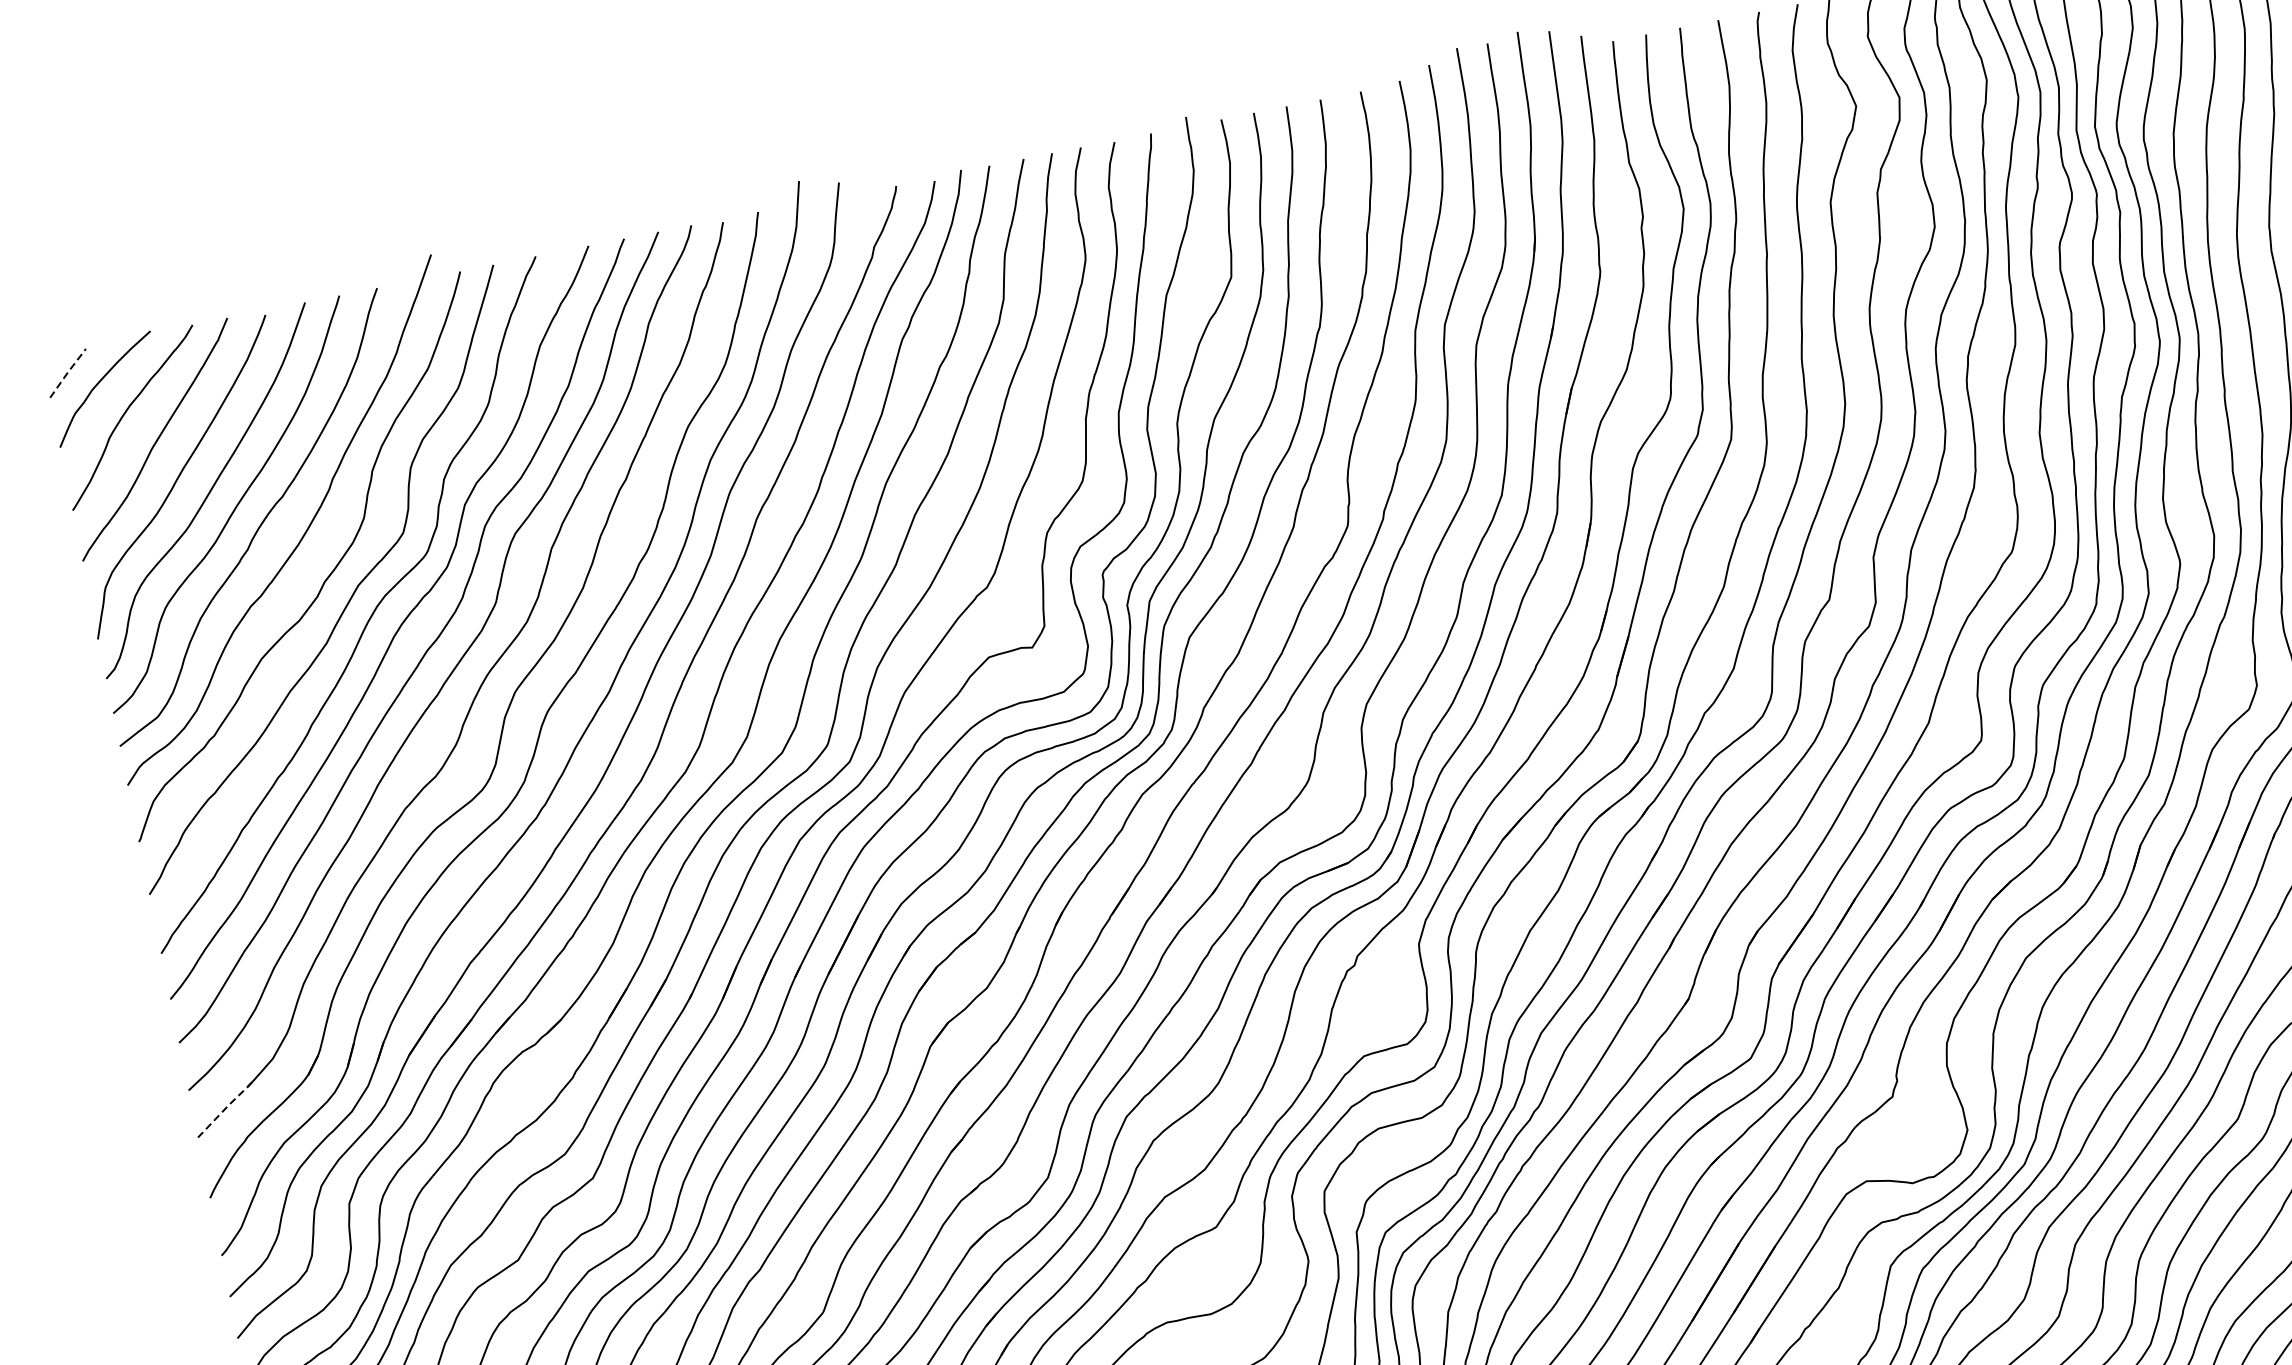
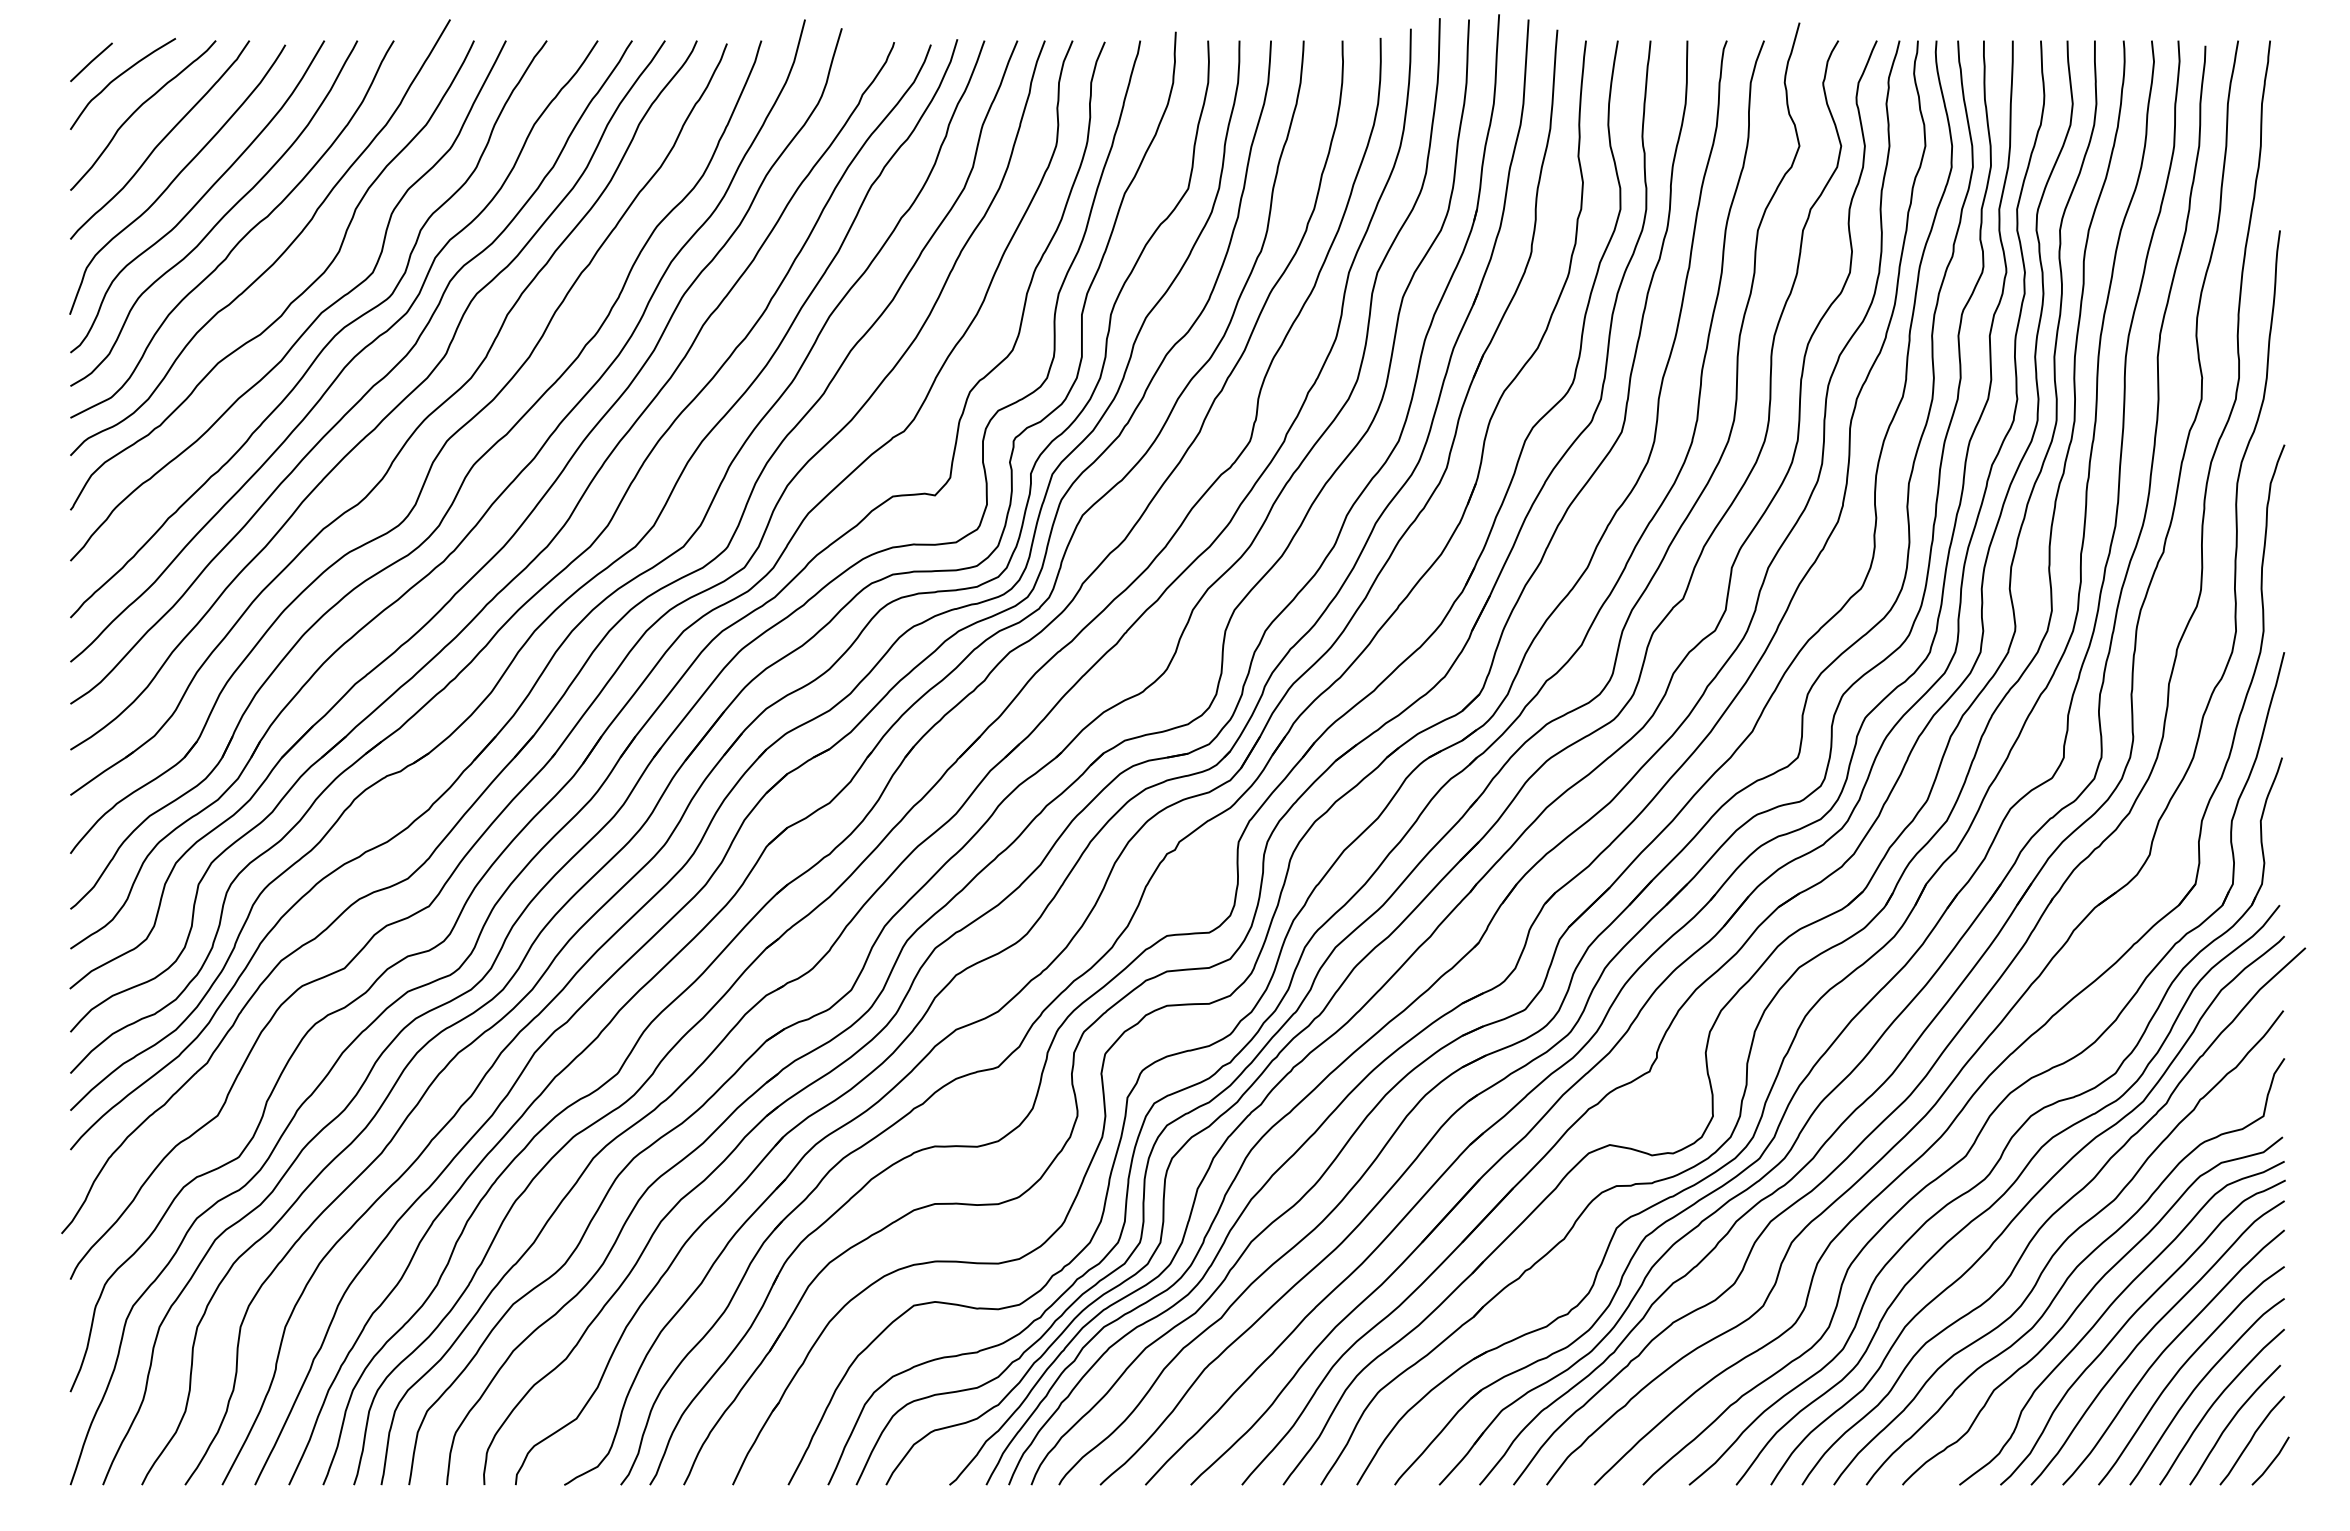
line: (67, 372) -> (91, 61), dashed -> solid
line: (226, 1107) -> (102, 772), dashed -> solid

